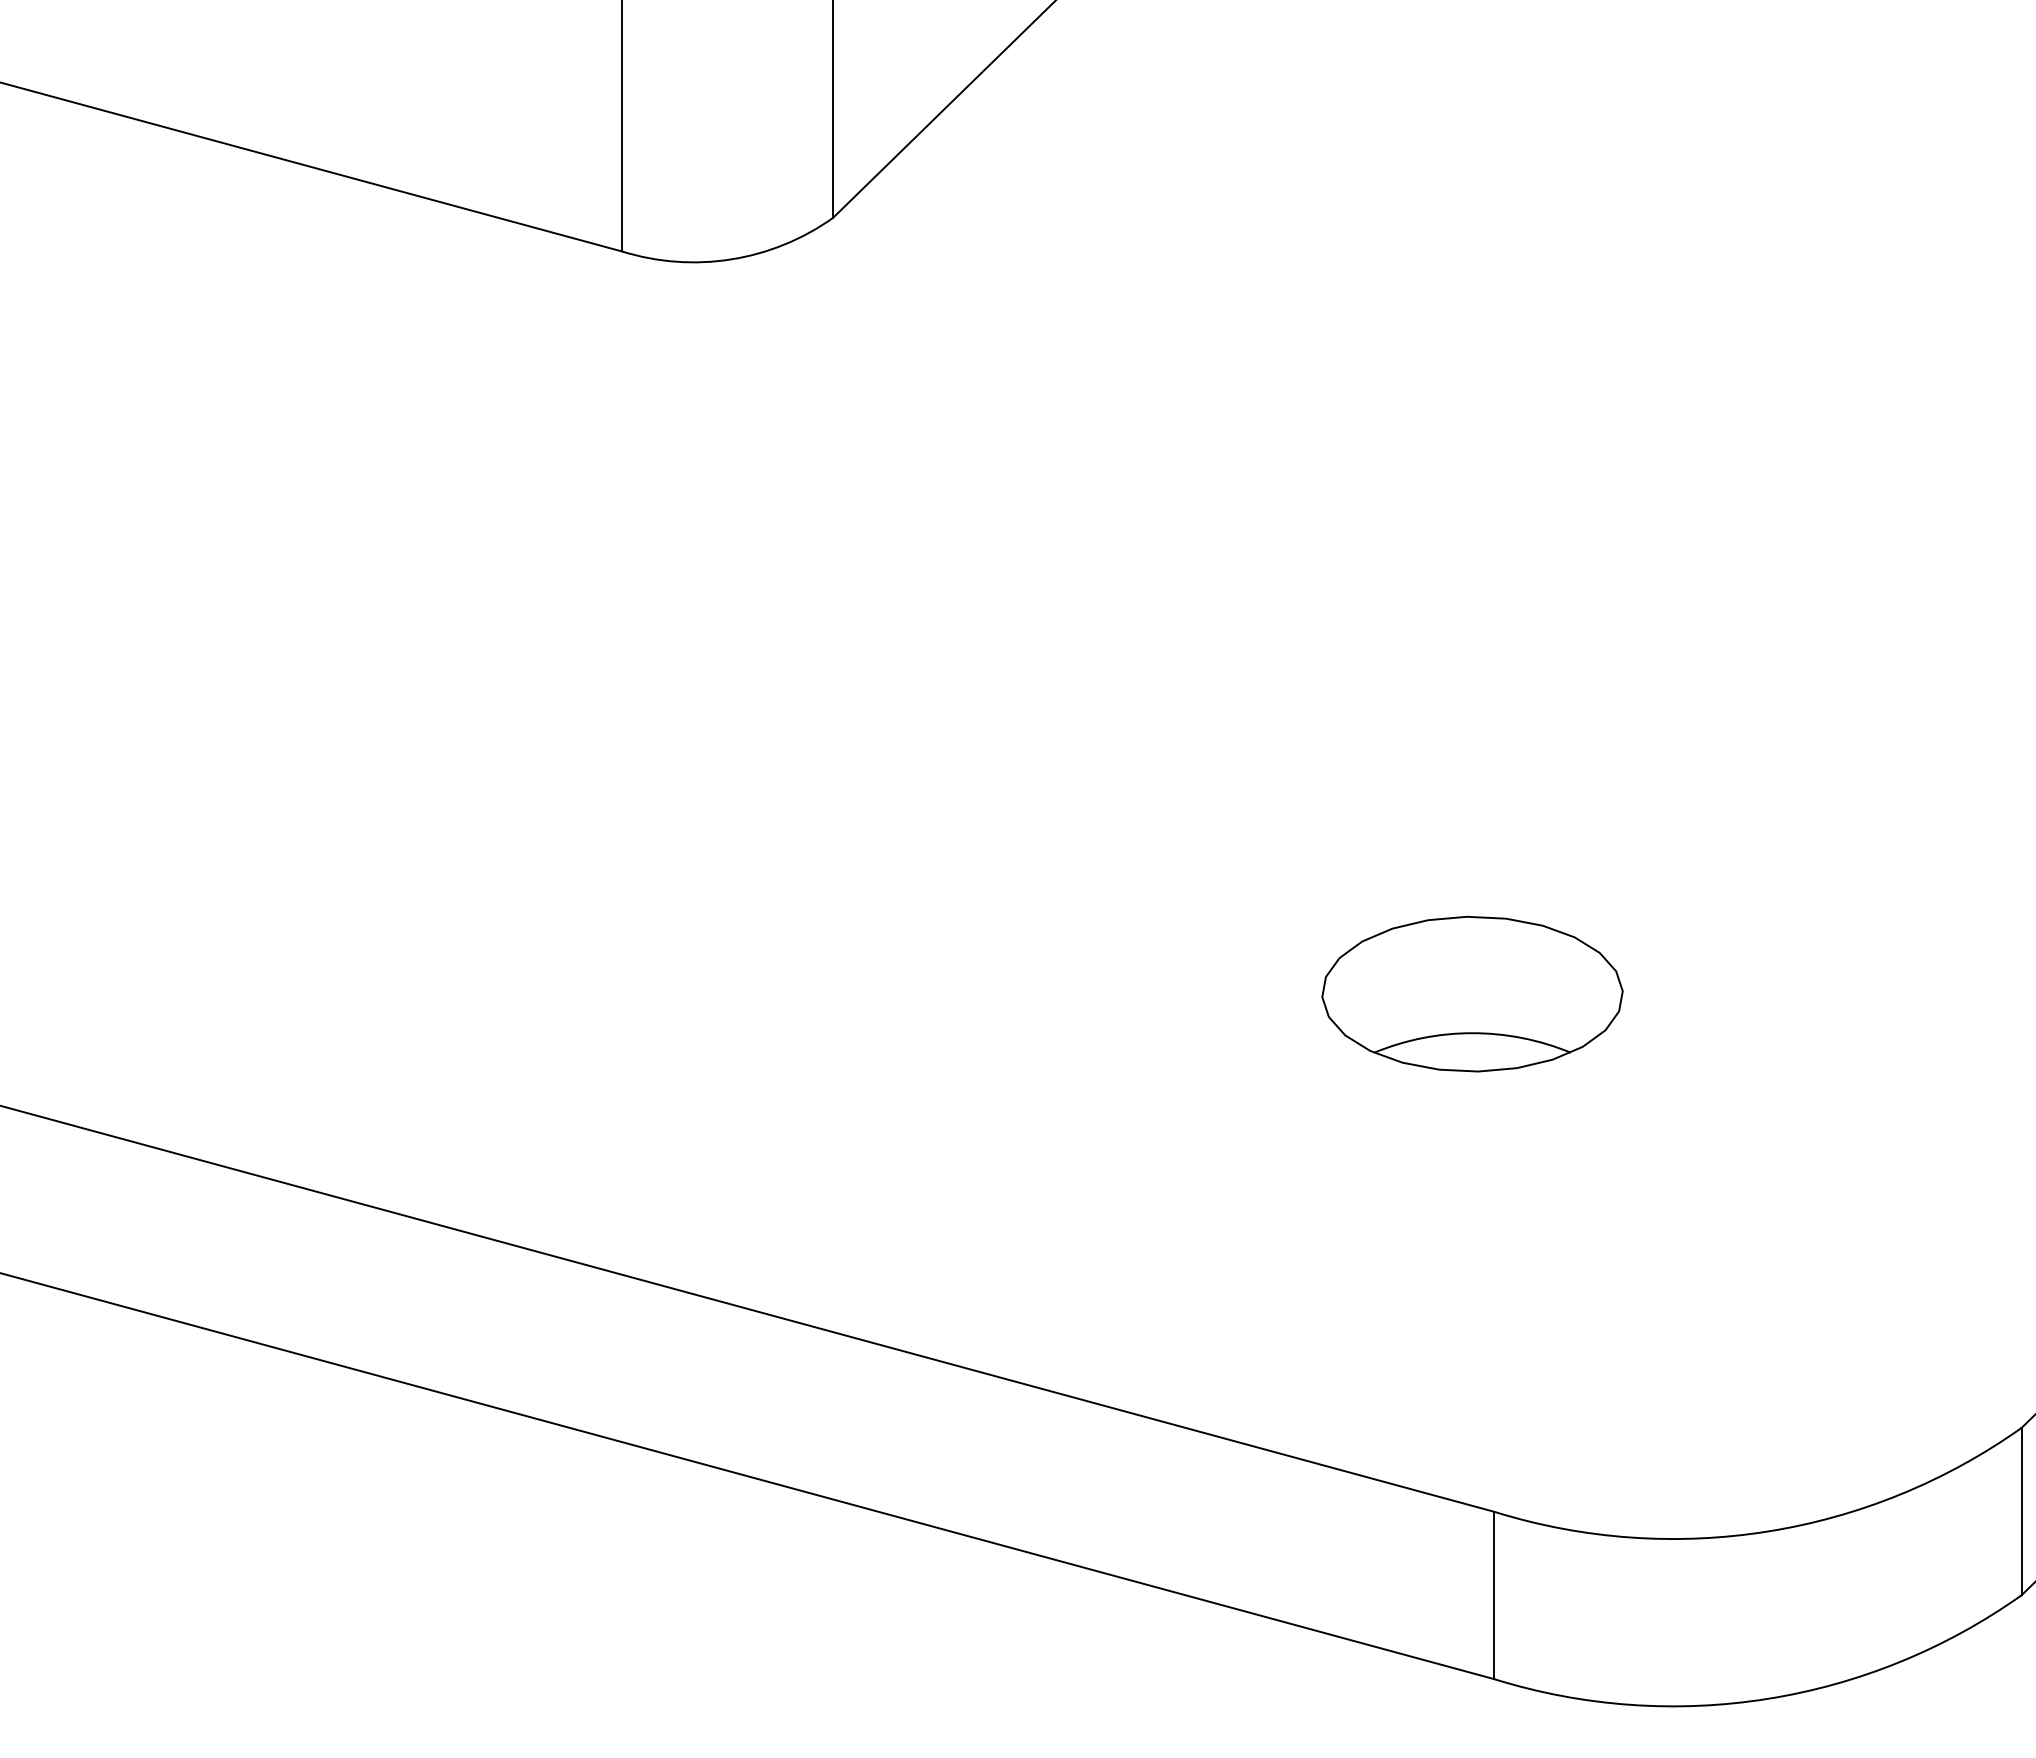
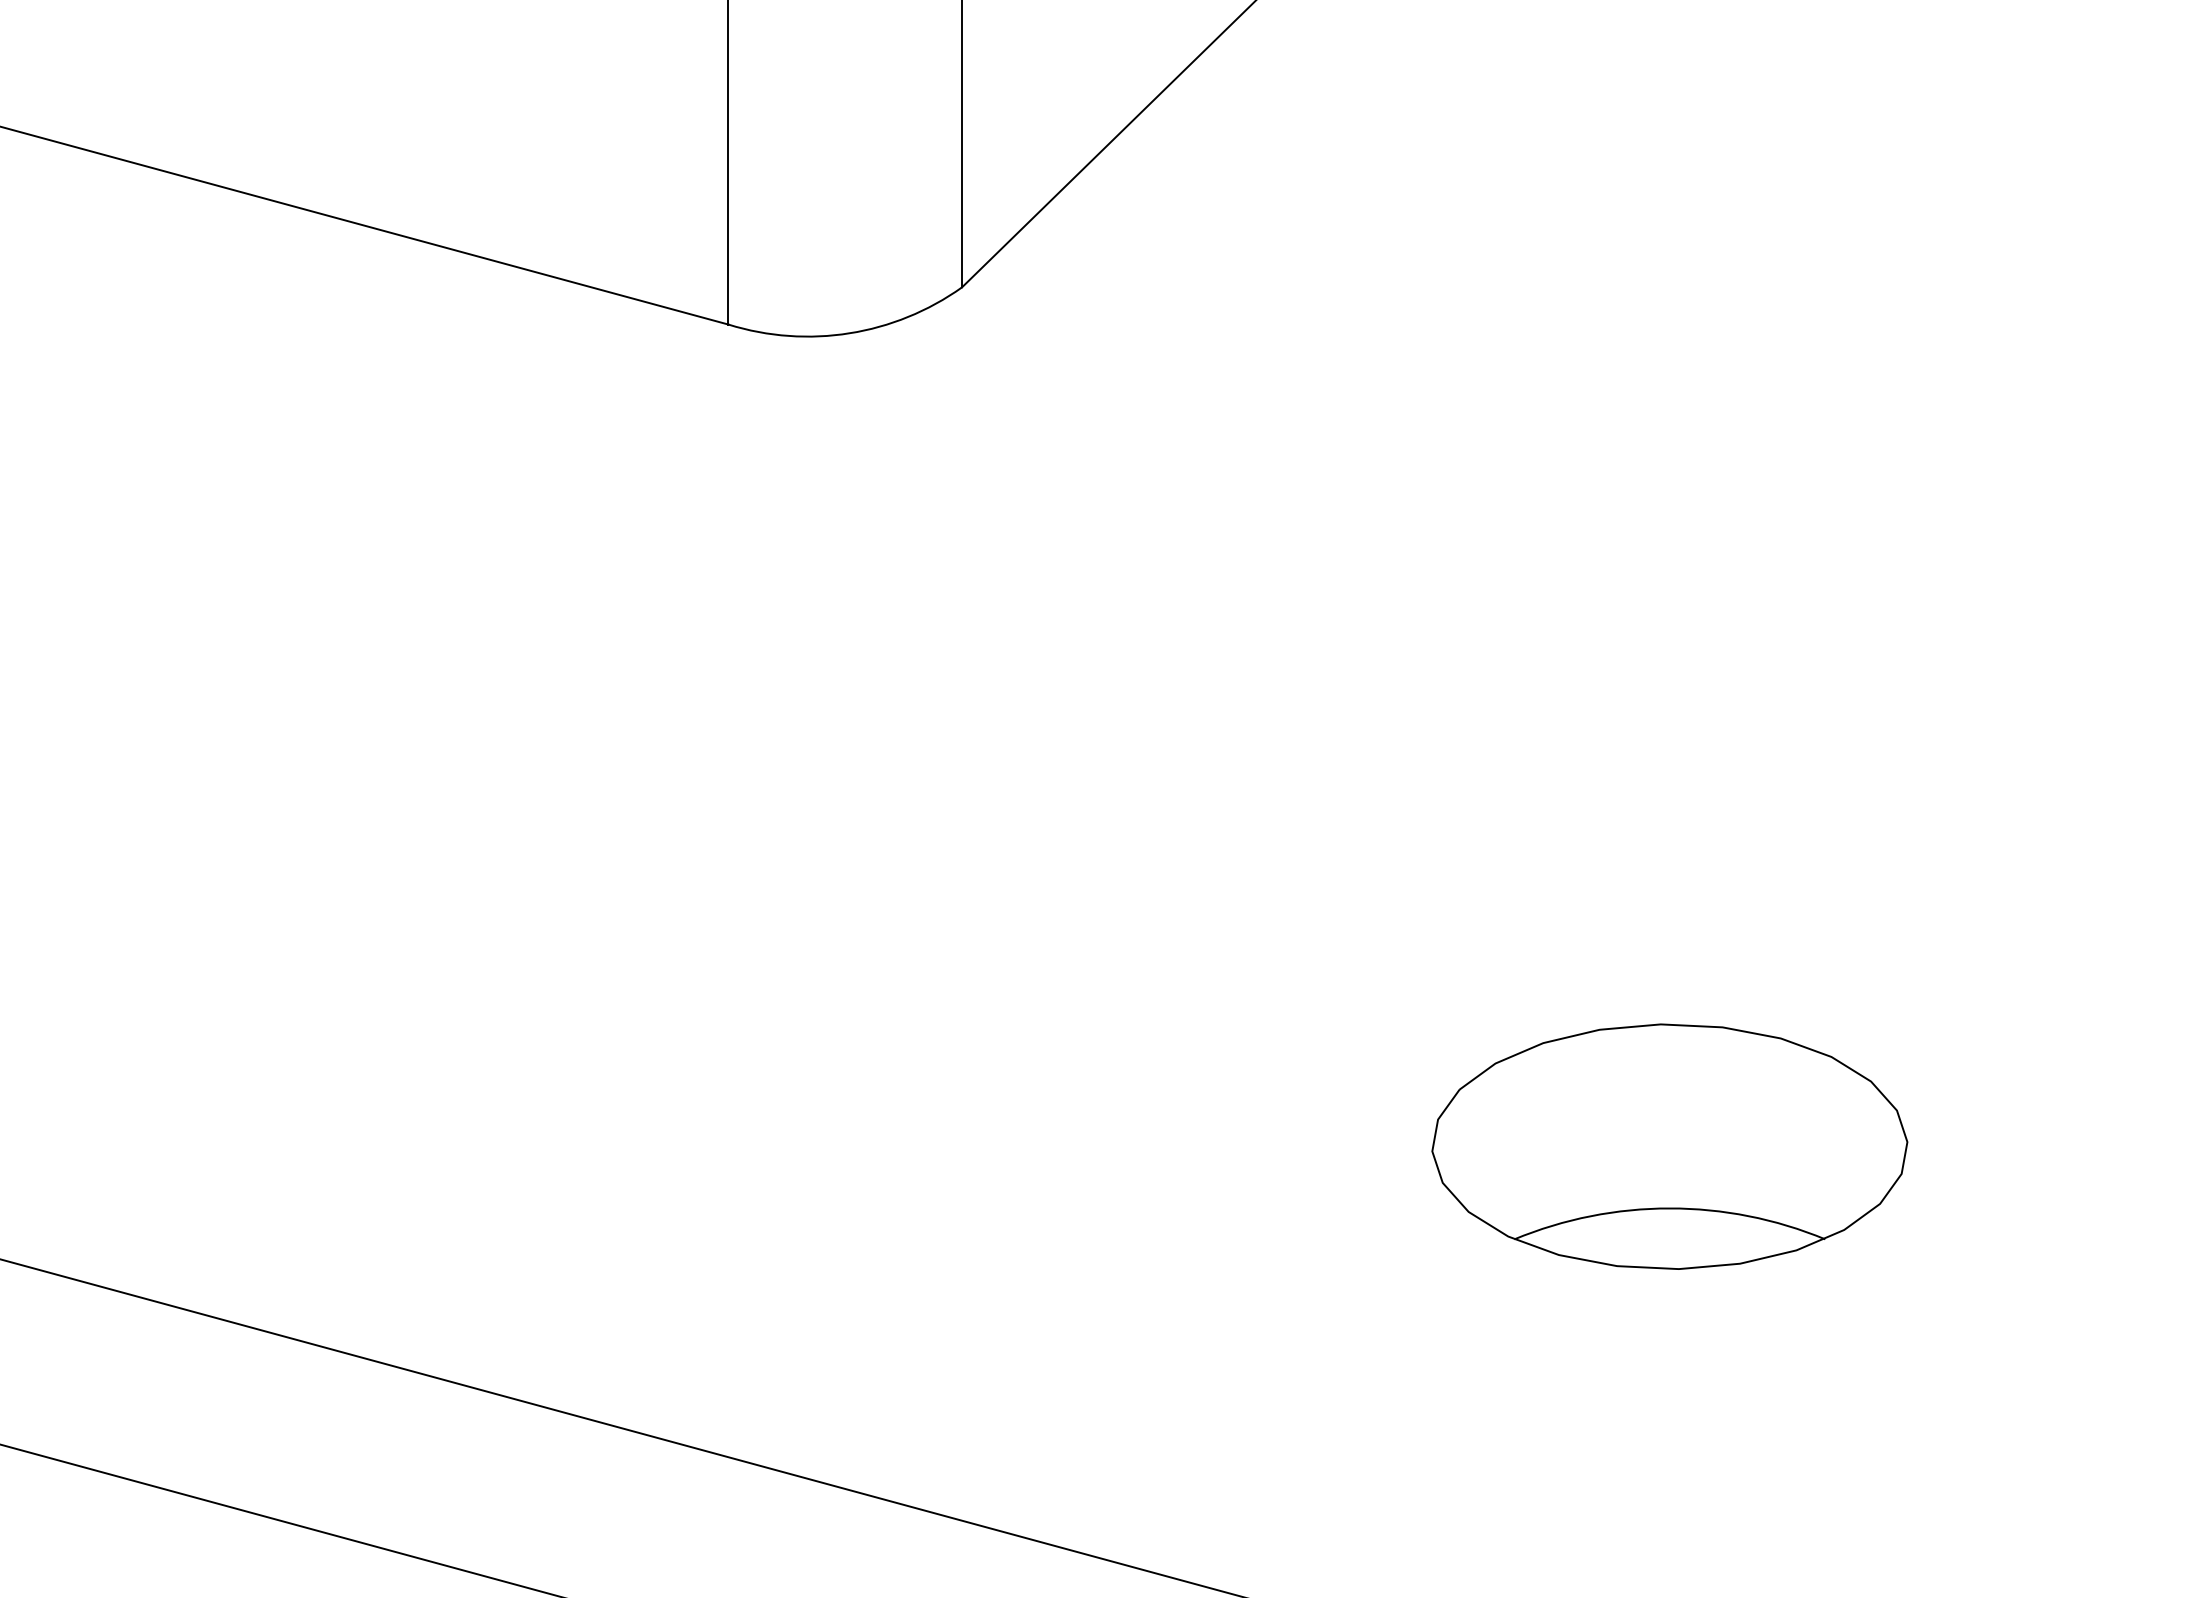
part: (1472, 993) -> (1669, 1145), size x1.43

